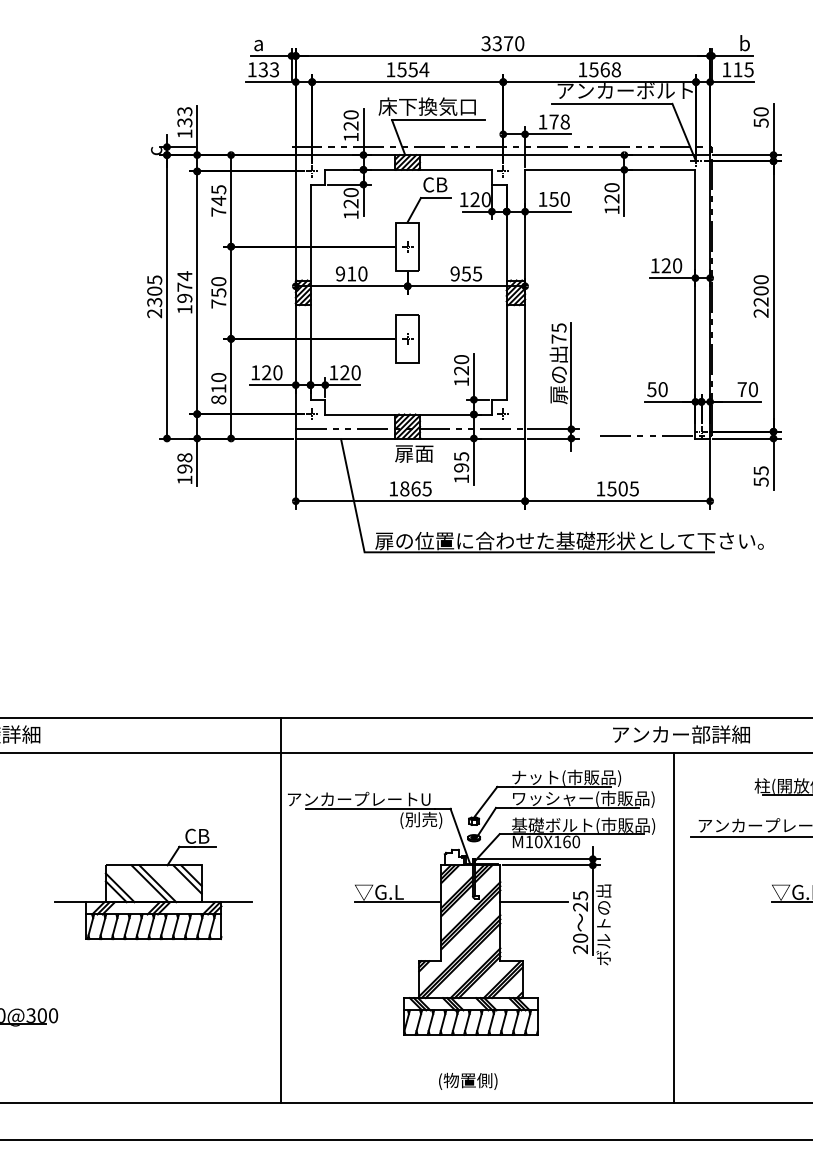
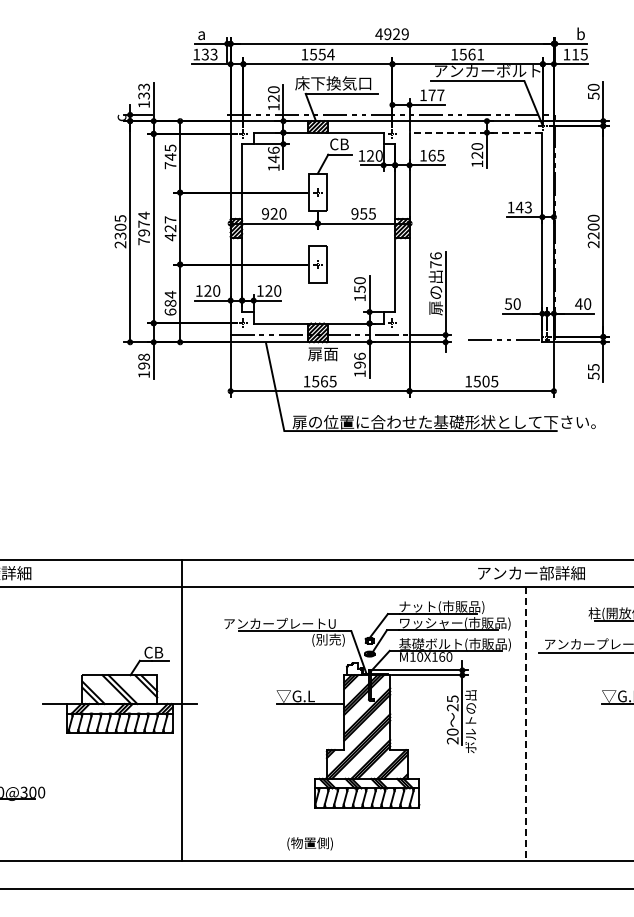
text: (501, 44) -> (391, 34), 3370 -> 4929
text: (616, 69) -> (480, 54), 1568 -> 1561
text: (564, 122) -> (440, 95), 178 -> 177
line: (609, 169) -> (475, 132), solid -> dashed
text: (350, 197) -> (273, 154), 120 -> 146
text: (559, 199) -> (436, 155), 150 -> 165
text: (671, 265) -> (523, 207), 120 -> 143
text: (350, 273) -> (273, 213), 910 -> 920
text: (218, 292) -> (170, 228), 750 -> 427
text: (184, 309) -> (143, 241), 1974 -> 7974
text: (558, 327) -> (435, 255), 75 -> 76
text: (460, 370) -> (359, 289), 120 -> 150
text: (218, 387) -> (170, 302), 810 -> 684
text: (741, 388) -> (578, 303), 70 -> 40
text: (460, 456) -> (359, 356), 195 -> 196
text: (404, 488) -> (315, 381), 1865 -> 1565
line: (534, 902) -> (416, 704), removed
line: (280, 910) -> (181, 710), moved
line: (673, 928) -> (525, 724), solid -> dashed
text: (467, 1080) -> (309, 843), moved

